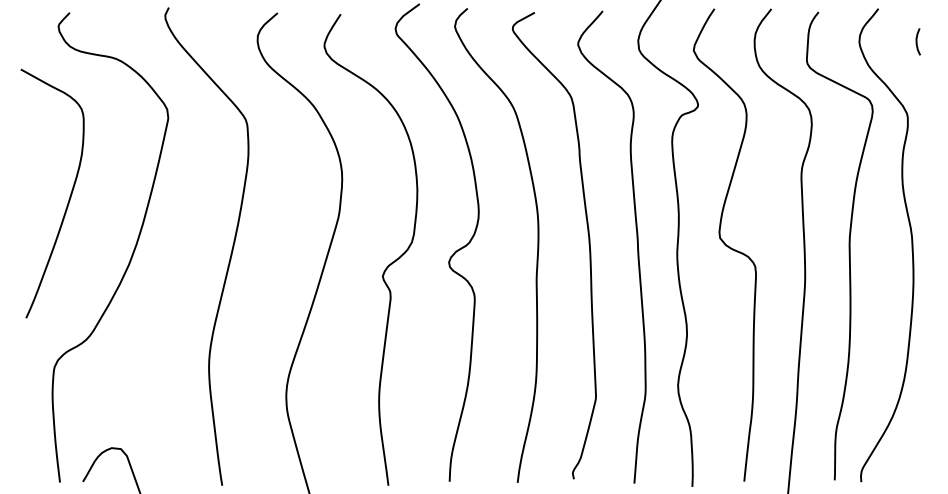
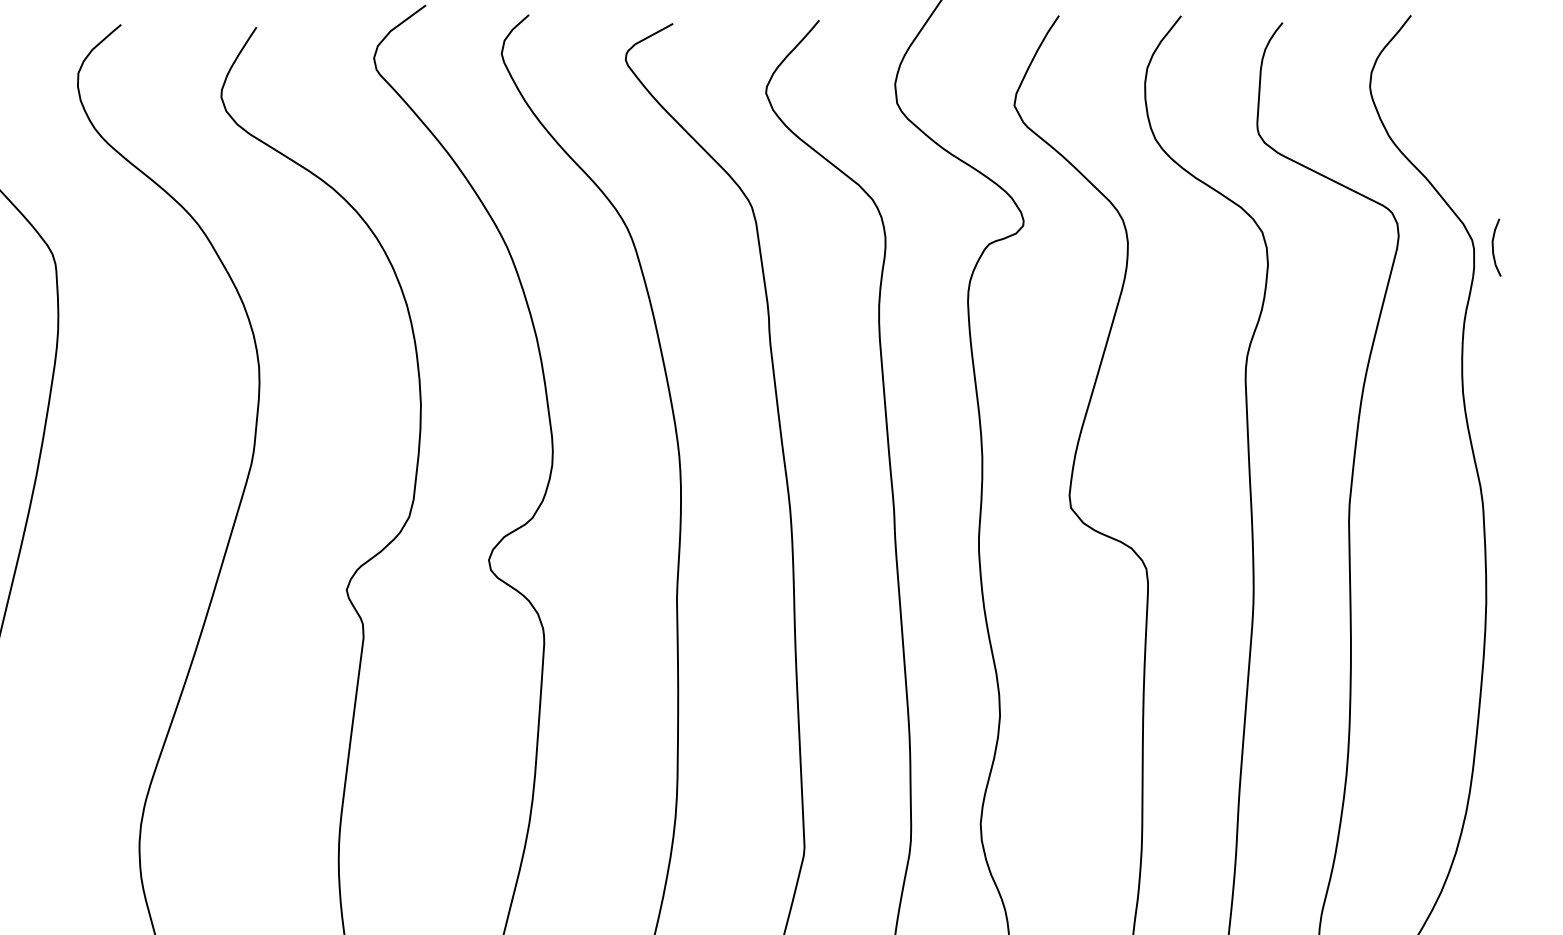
curve: (917, 41) -> (1494, 246), moved

